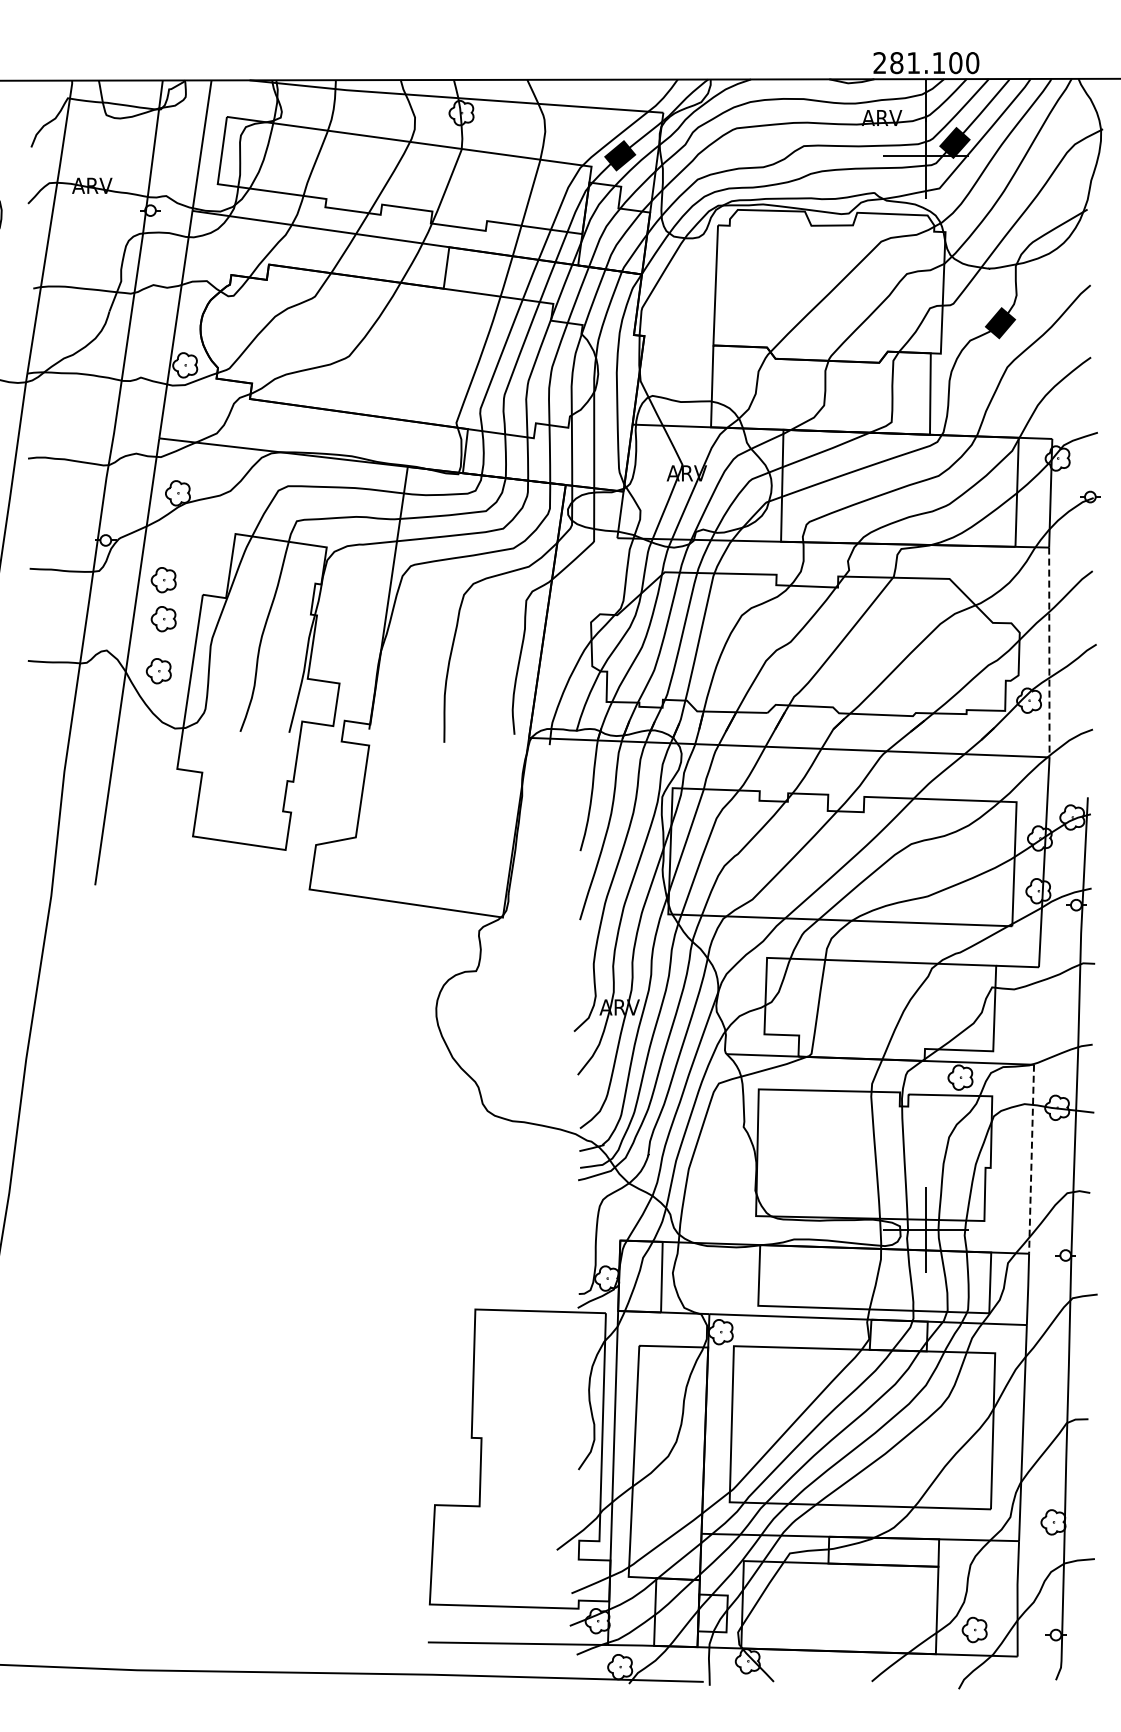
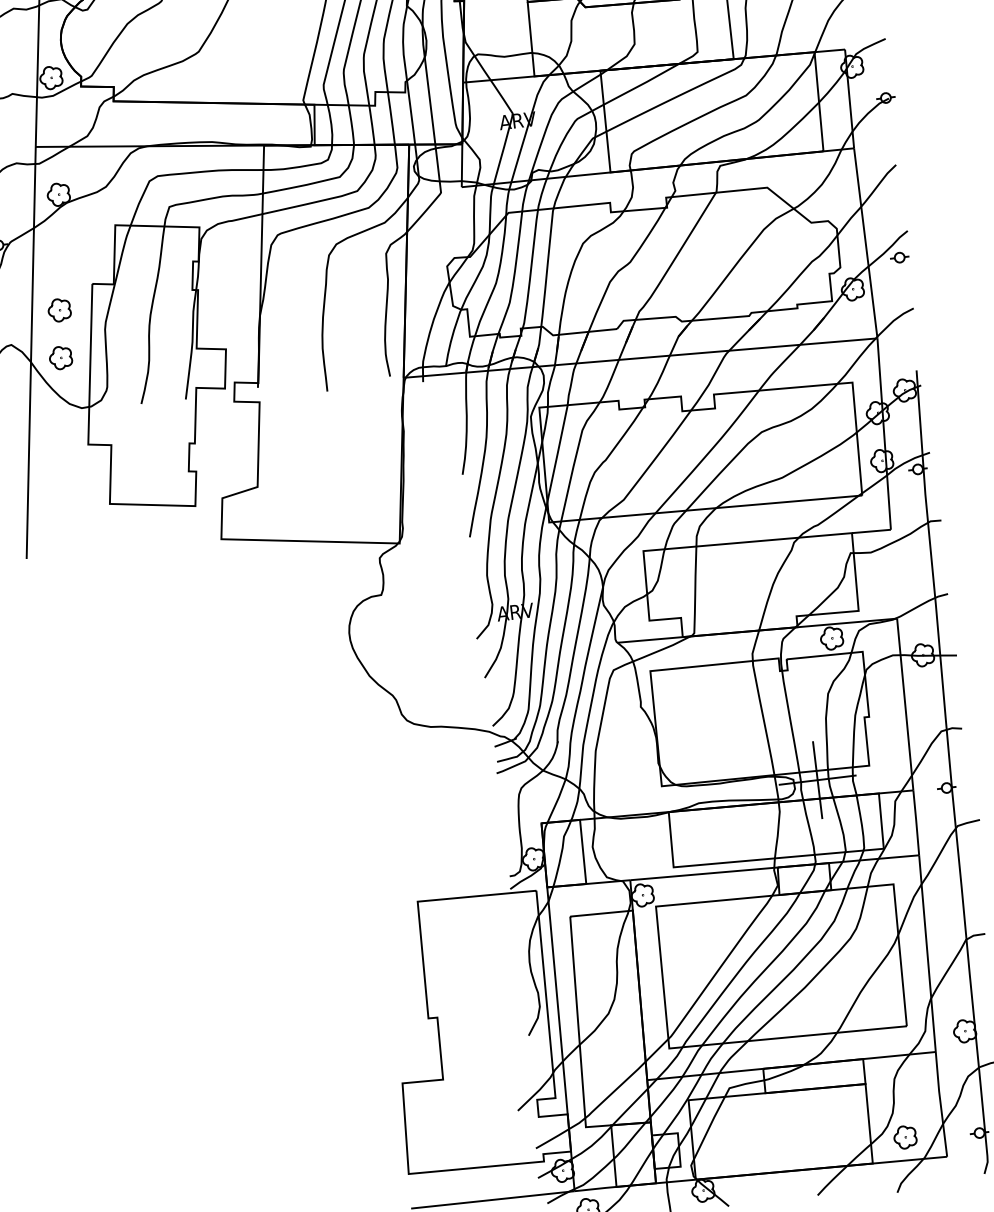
part: (163, 580) -> (55, 275), removed
line: (1049, 652) -> (865, 243), dashed -> solid
part: (1084, 672) -> (899, 257), added
line: (1031, 1159) -> (905, 704), dashed -> solid

